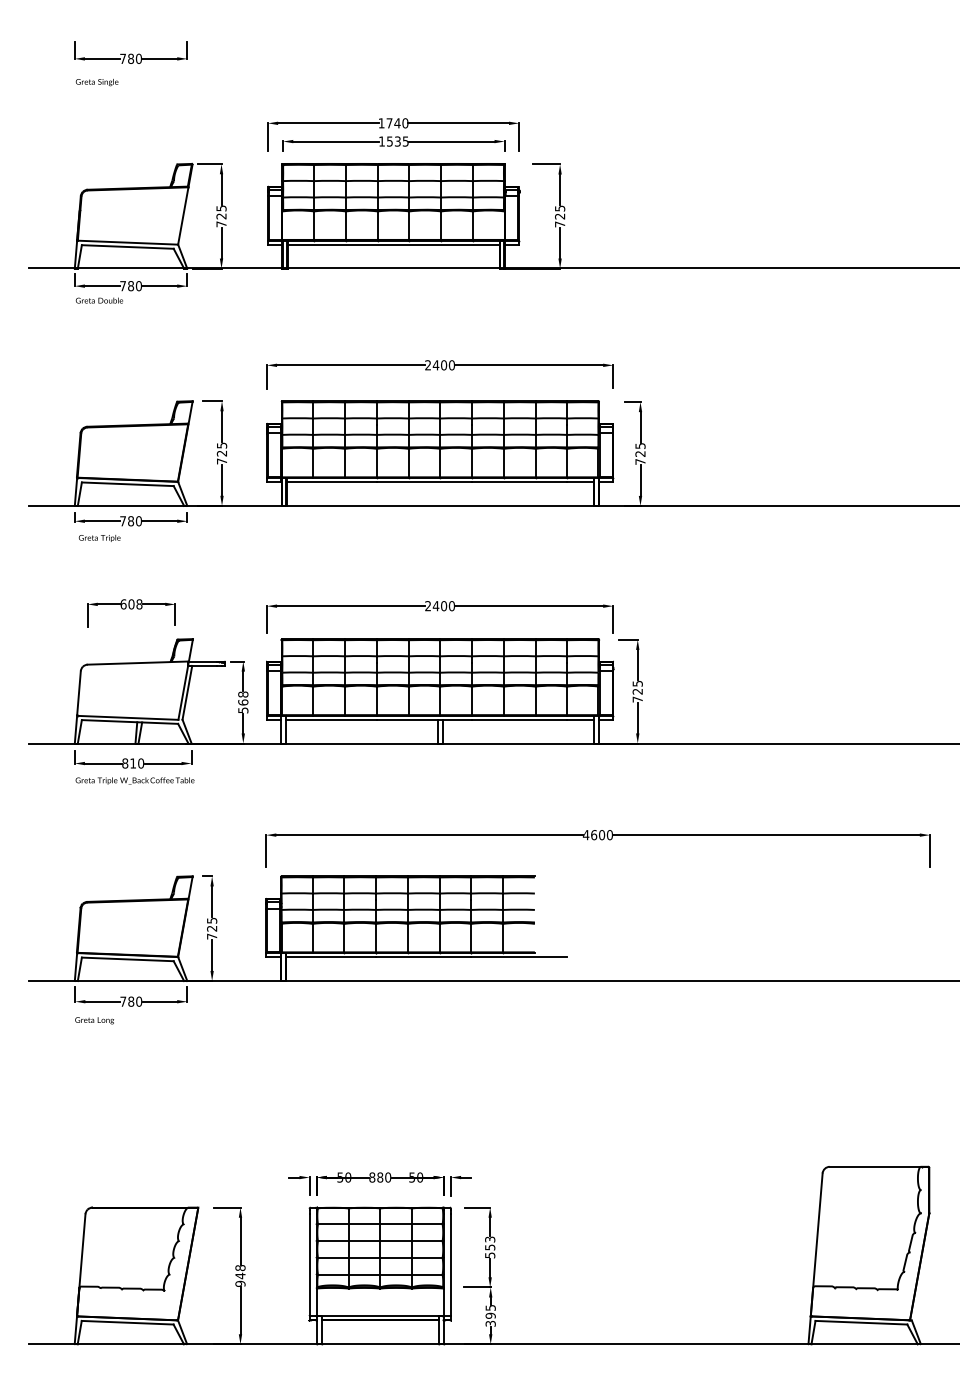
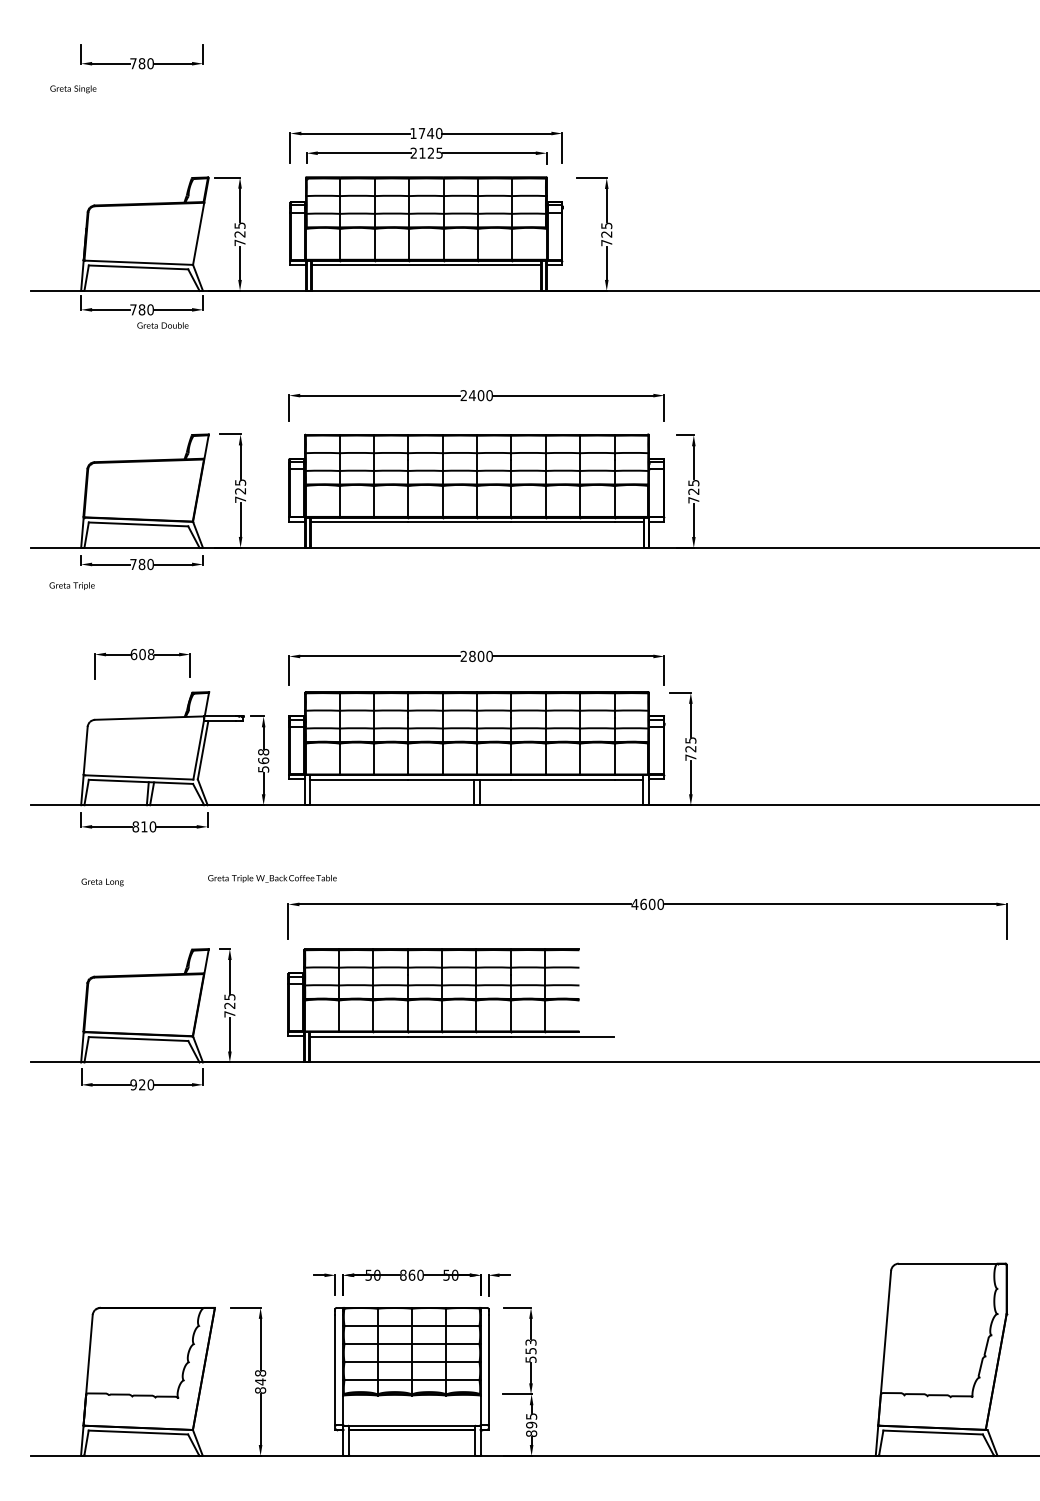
text: (97, 82) -> (73, 89), moved
text: (389, 140) -> (422, 152), 1535 -> 2125
text: (99, 300) -> (162, 325), moved
text: (99, 537) -> (71, 585), moved
text: (435, 606) -> (471, 656), 2400 -> 2800
text: (135, 780) -> (272, 878), moved
text: (126, 1001) -> (137, 1084), 780 -> 920
text: (94, 1020) -> (102, 882), moved
text: (379, 1176) -> (411, 1274), 880 -> 860
text: (240, 1283) -> (260, 1390), 948 -> 848
text: (490, 1323) -> (531, 1433), 395 -> 895

